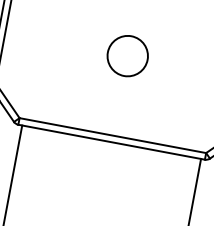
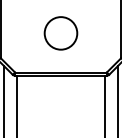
circle: (126, 56) -> (60, 33), size x1.67

